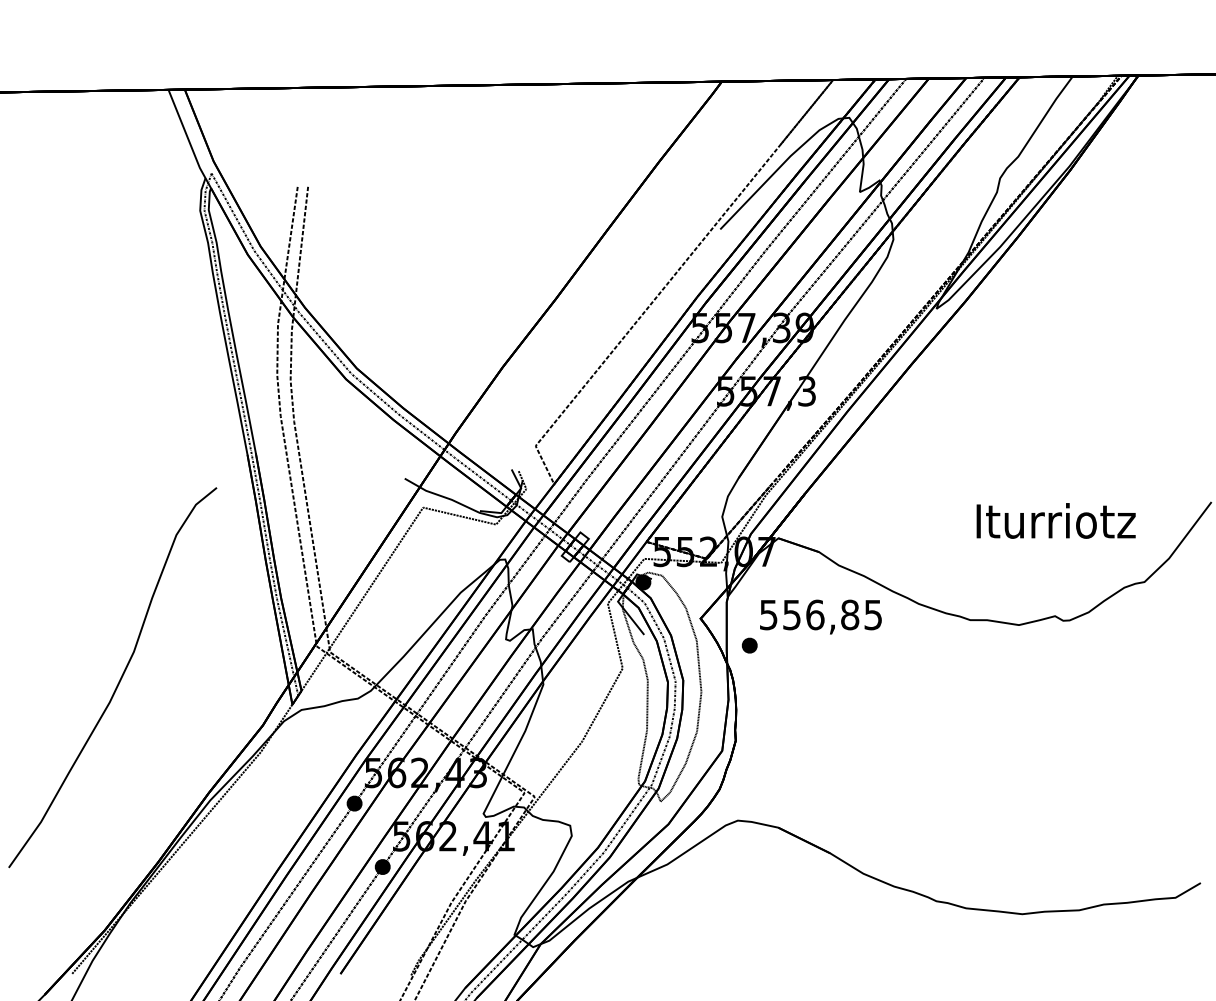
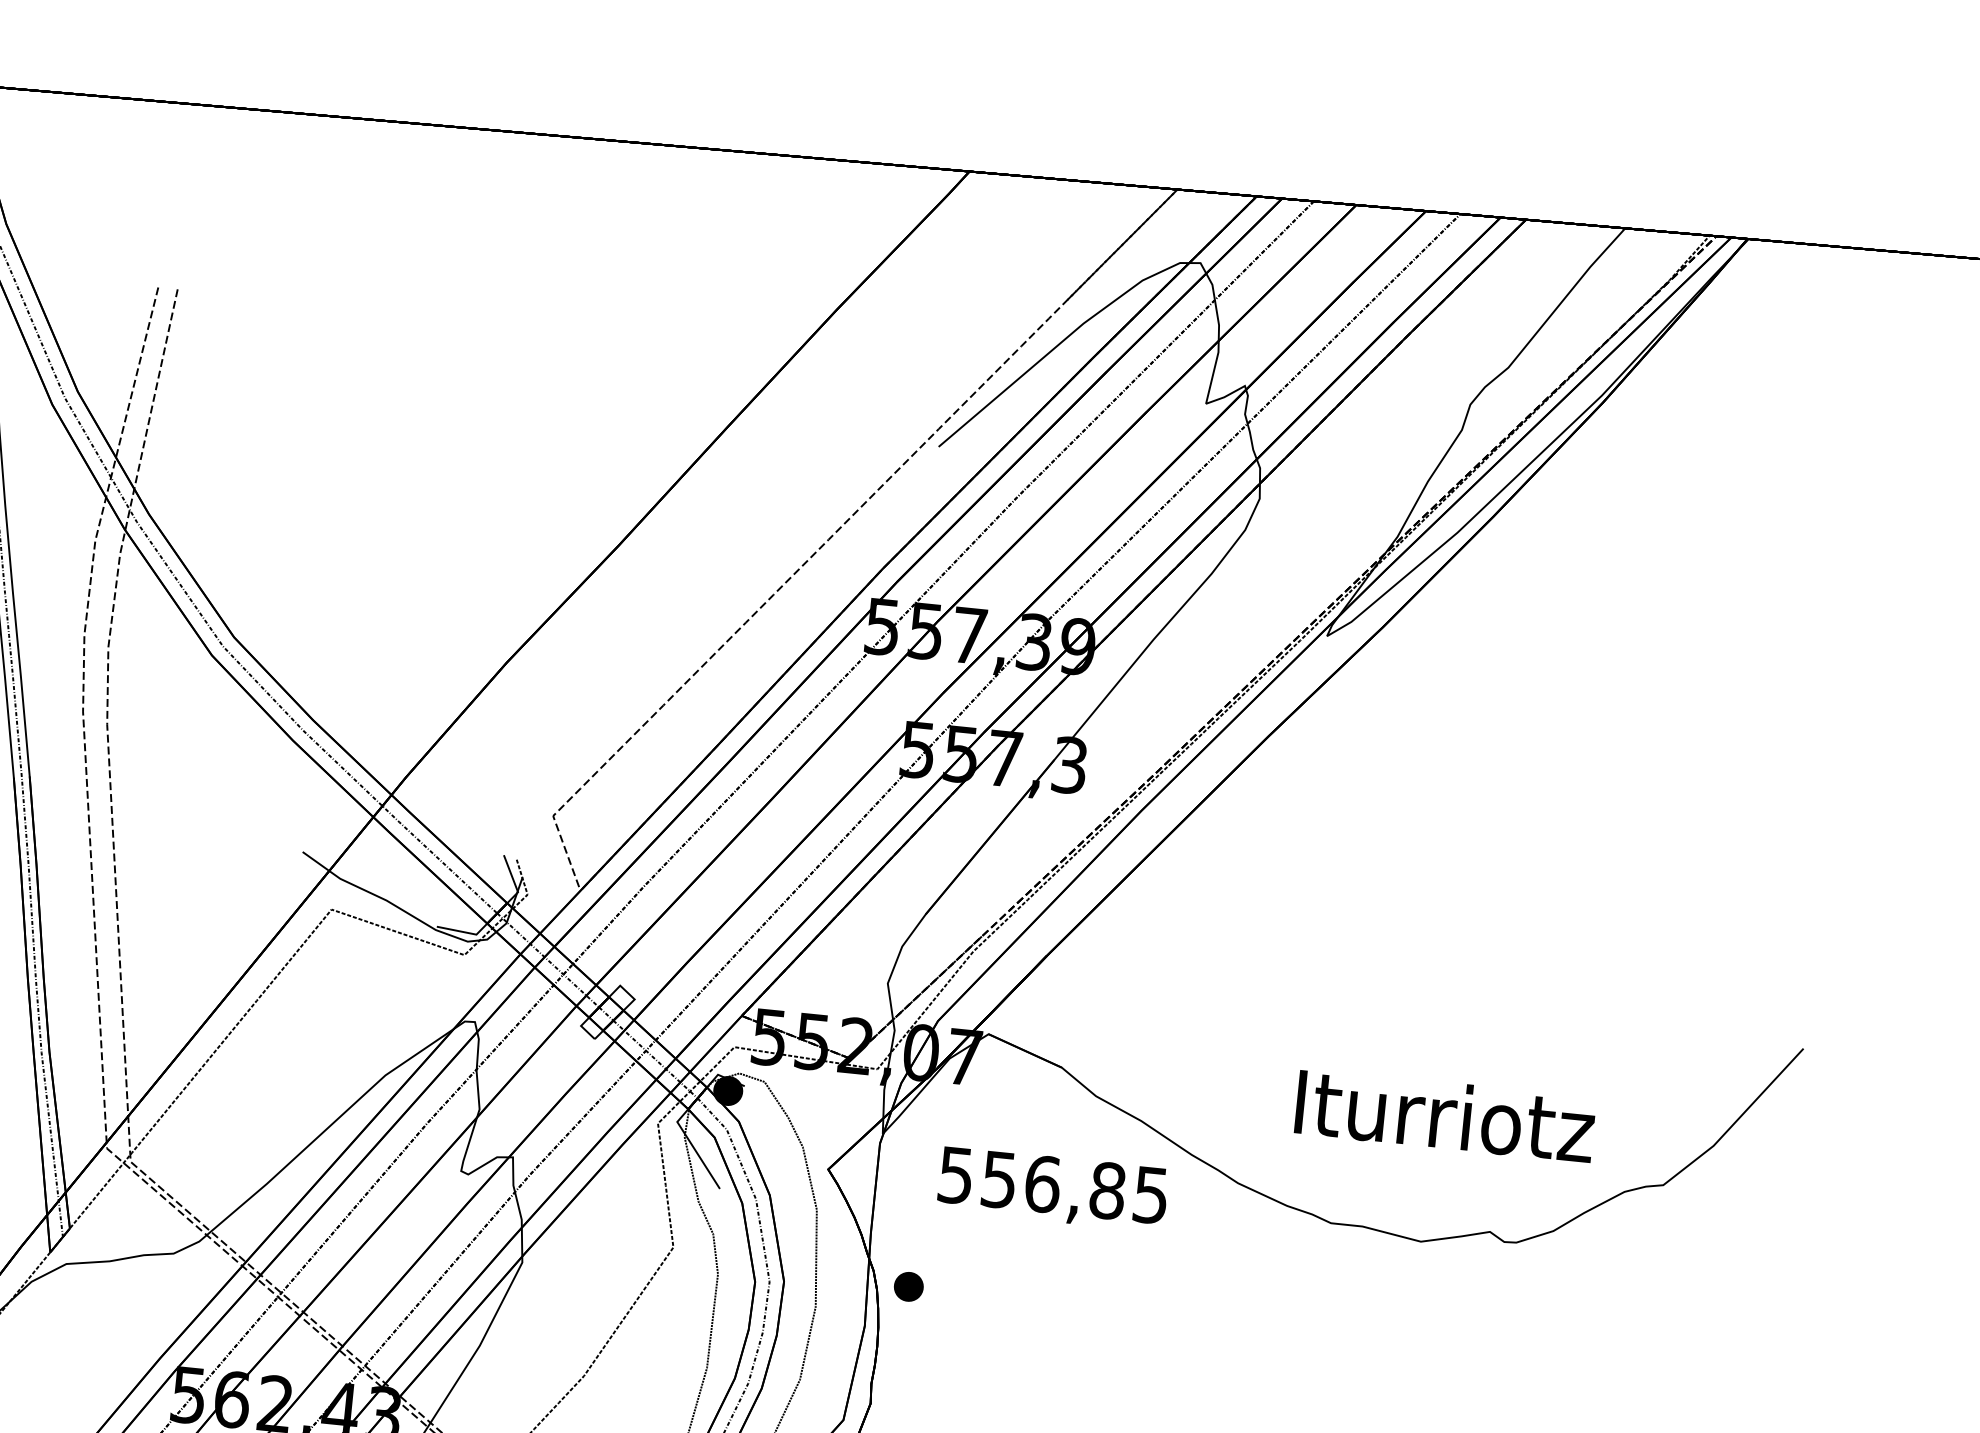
text: (1055, 520) -> (1444, 1114), moved
part: (749, 645) -> (908, 1286), moved

